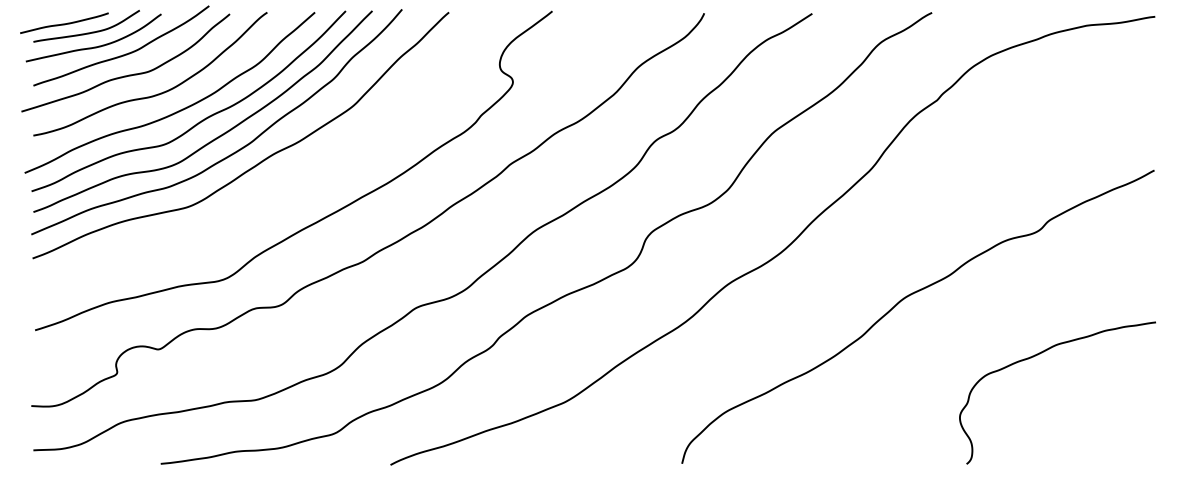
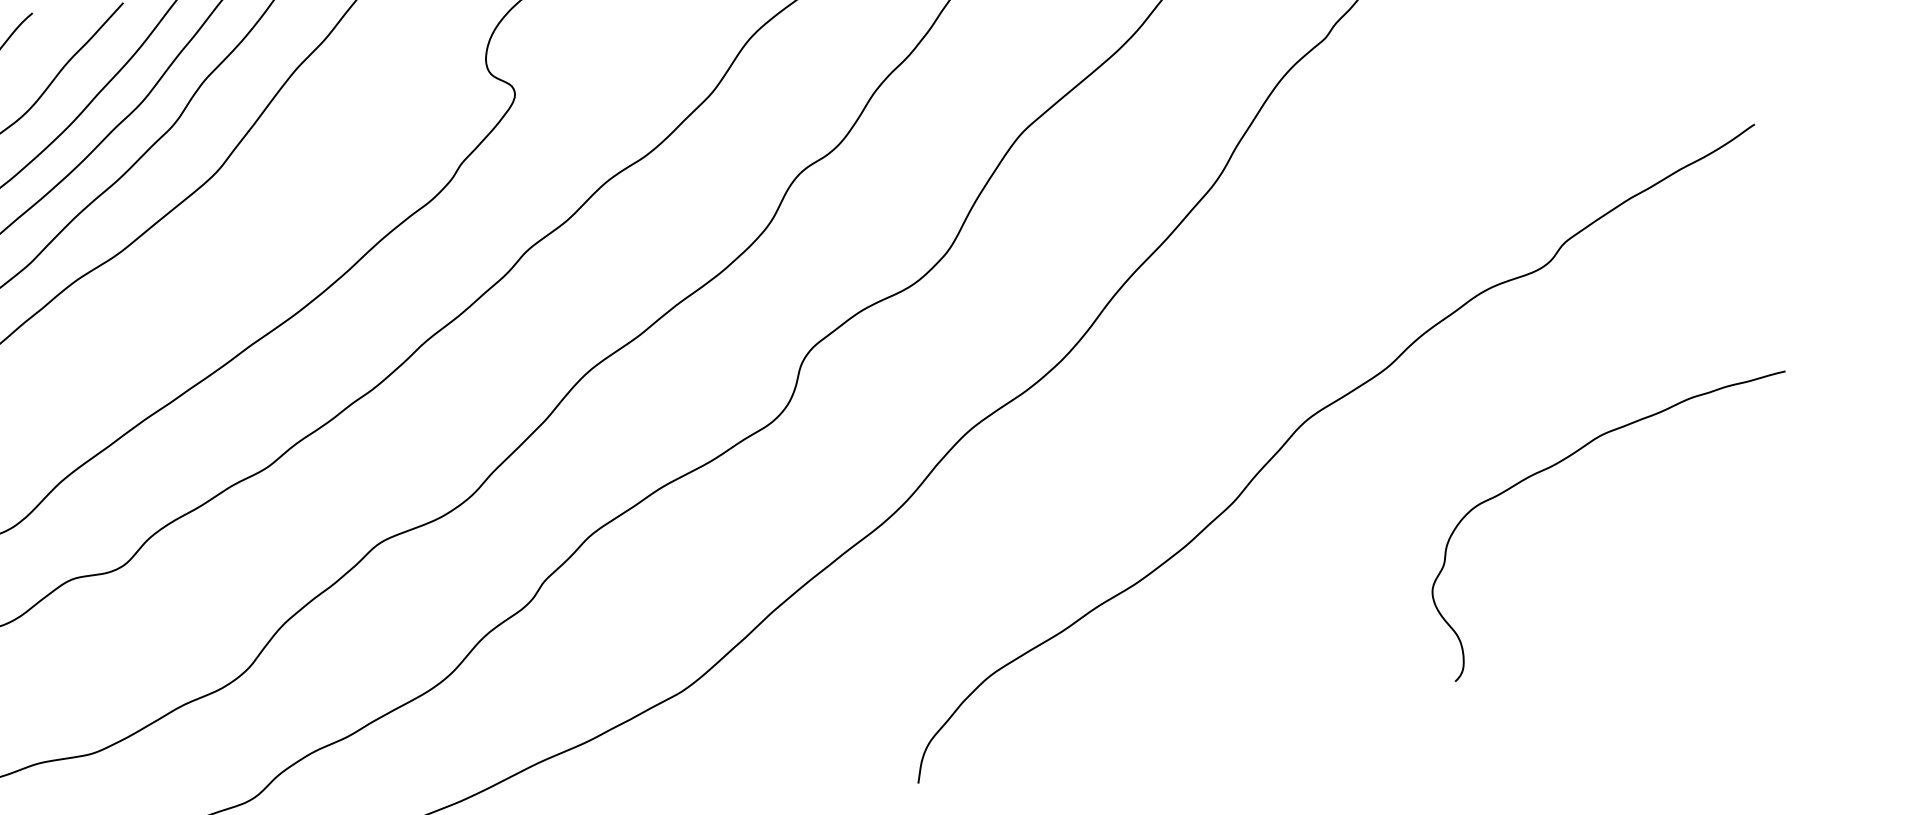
curve: (1038, 355) -> (1568, 459), moved

